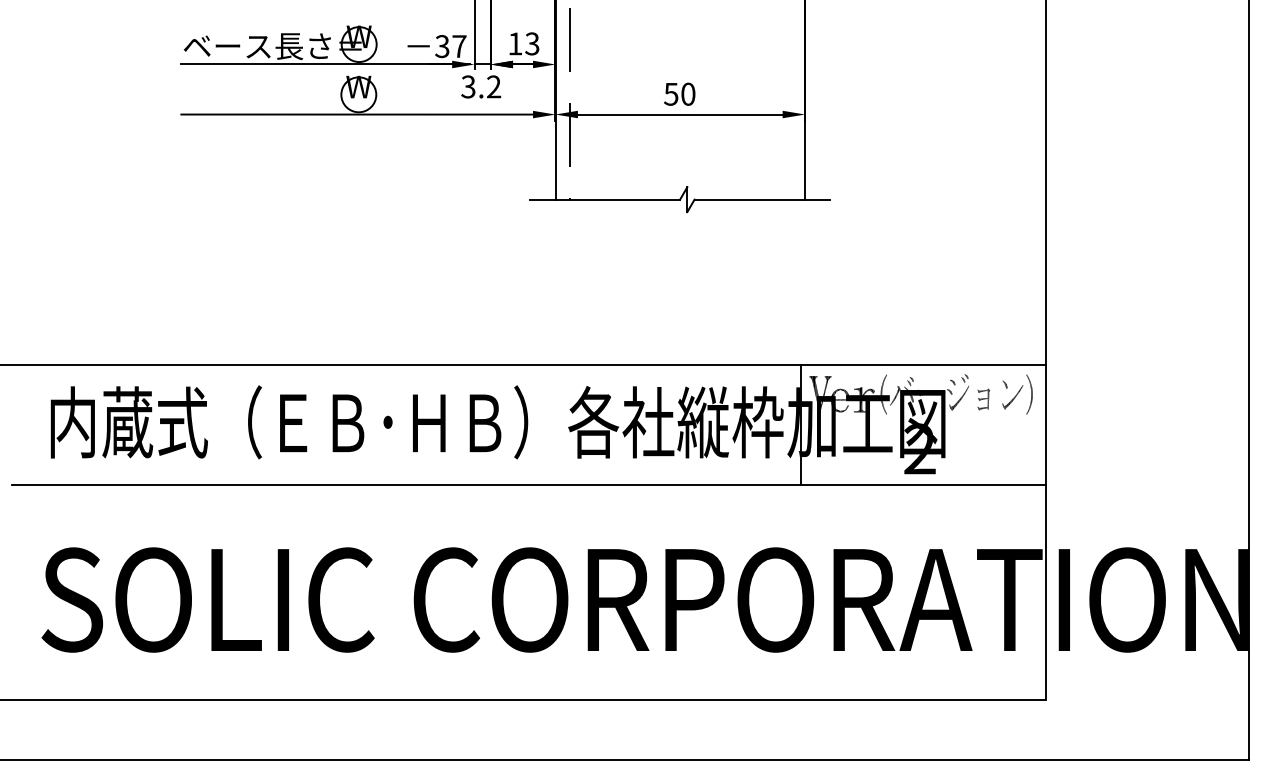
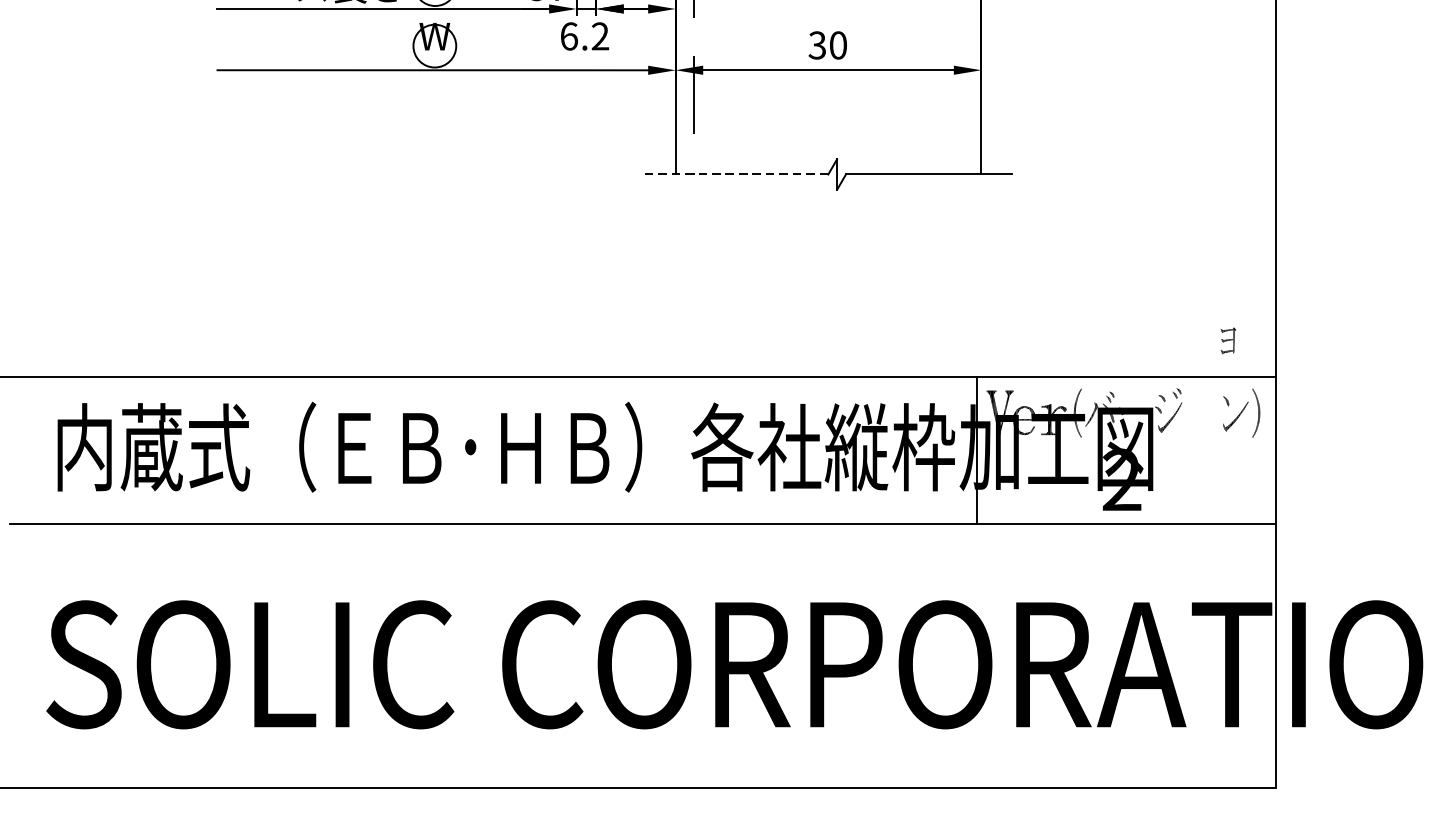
text: (468, 86) -> (569, 35), 3.2 -> 6.2
text: (671, 93) -> (817, 44), 50 -> 30
line: (605, 199) -> (736, 174), solid -> dashed
part: (983, 399) -> (1227, 340), moved

